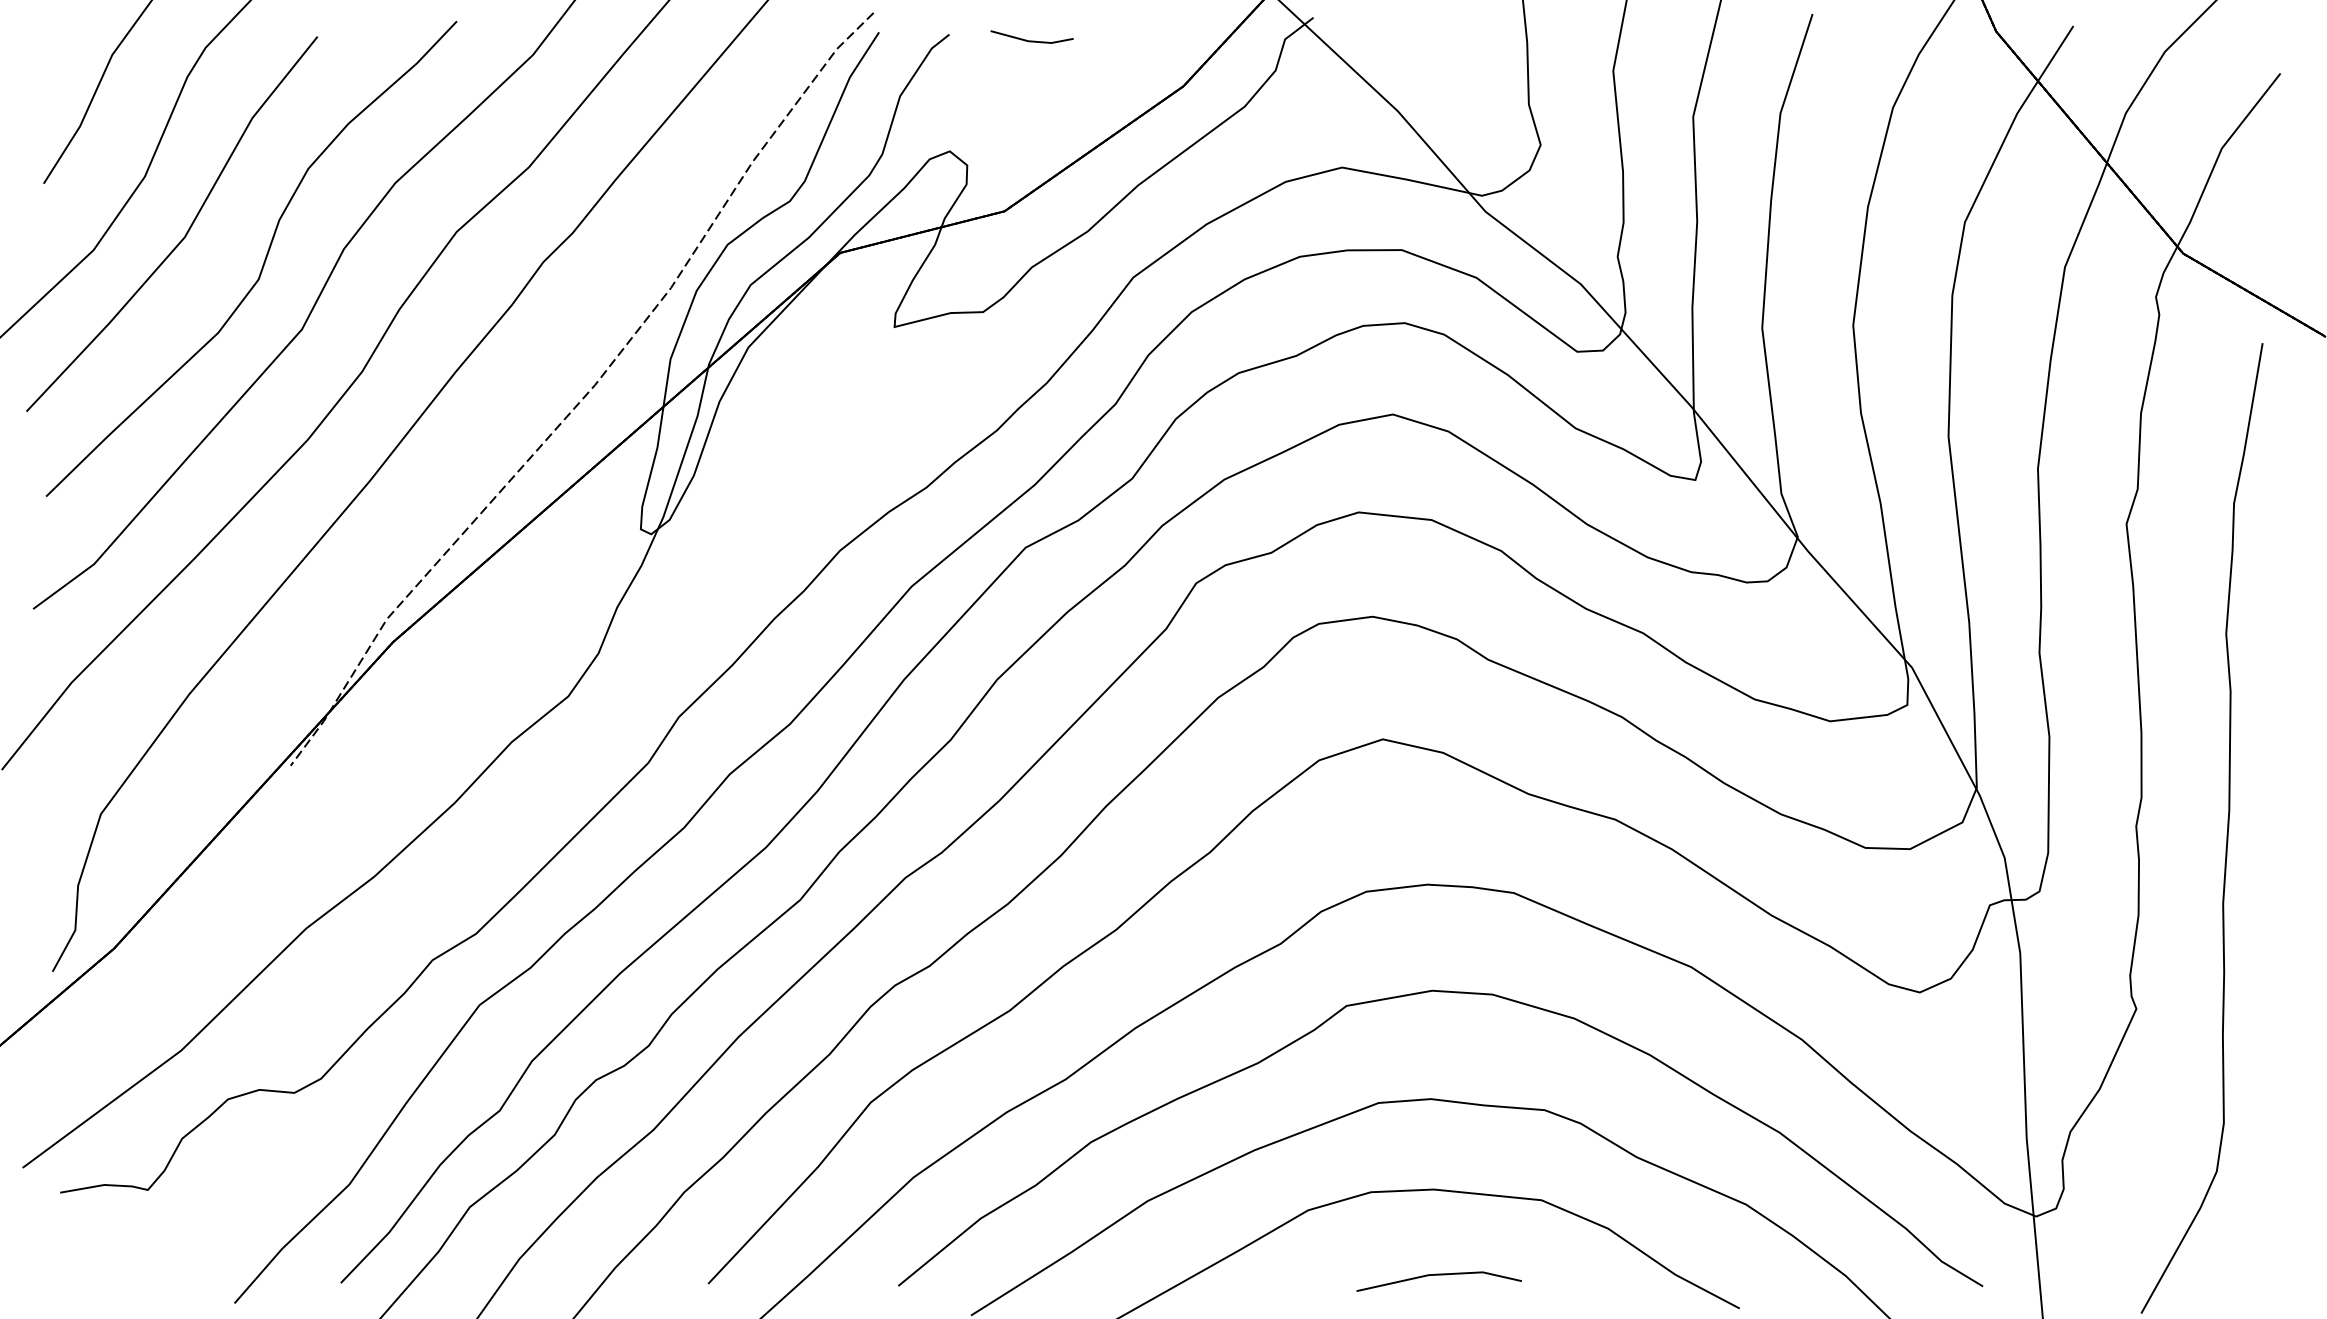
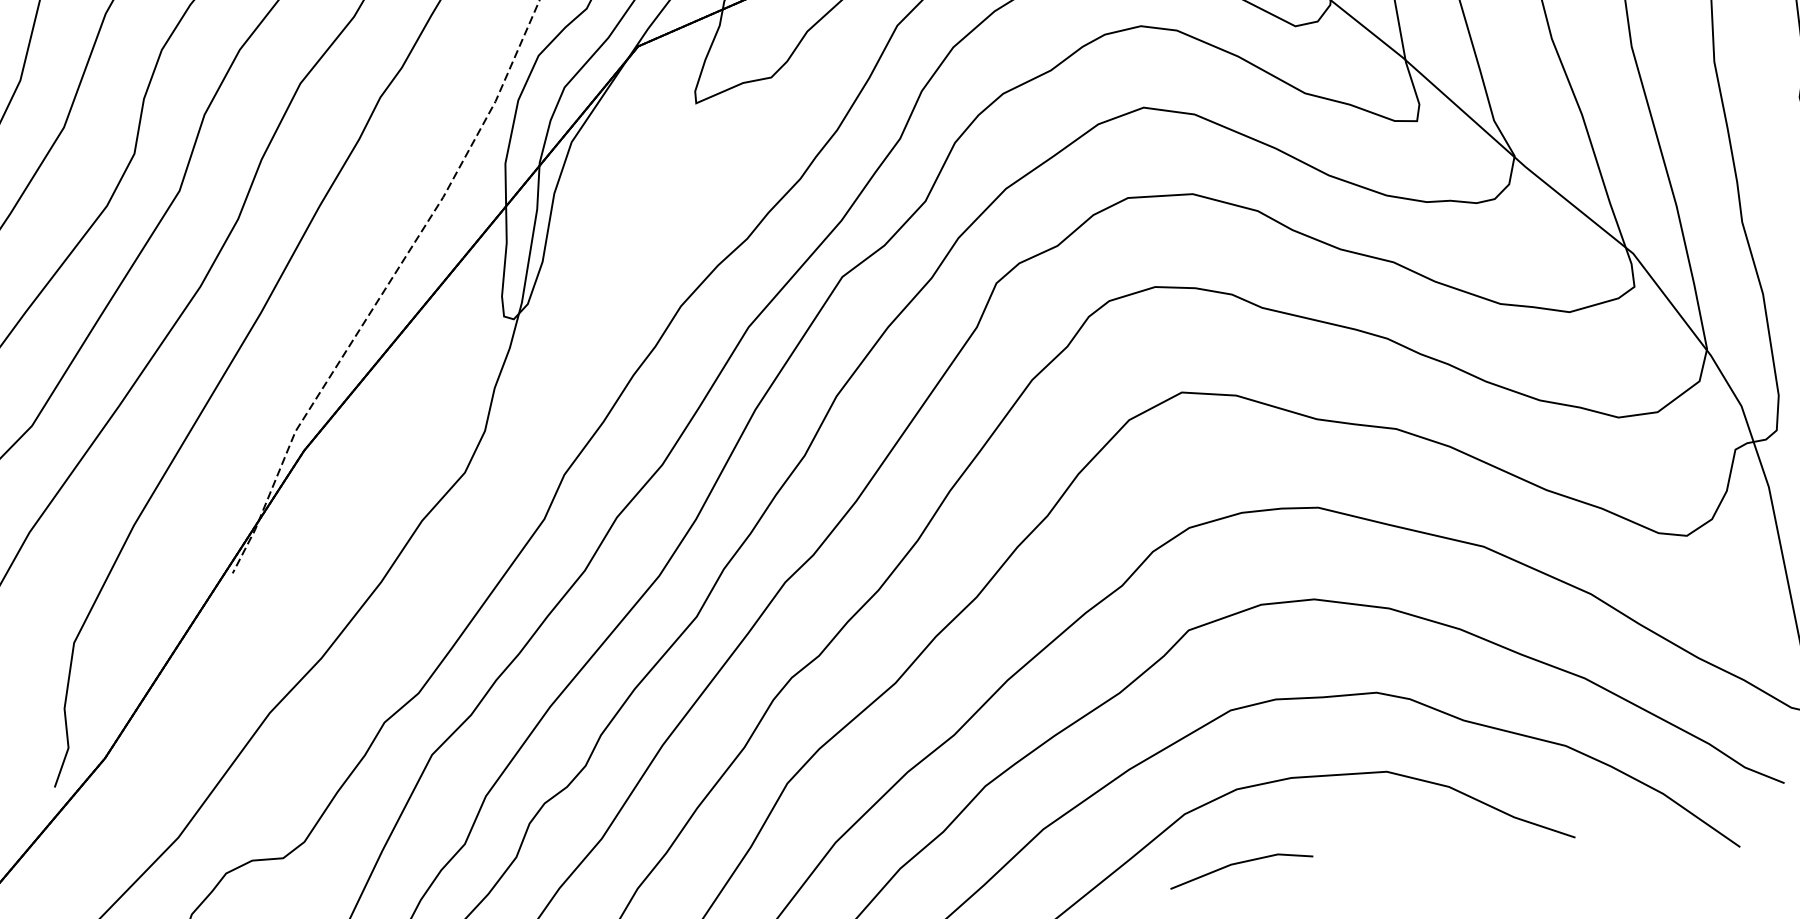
part: (1438, 1281) -> (1240, 868), moved

